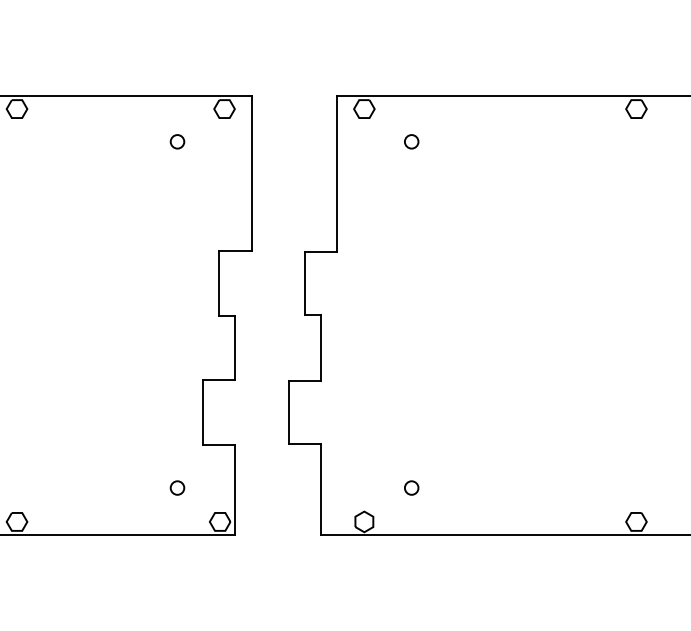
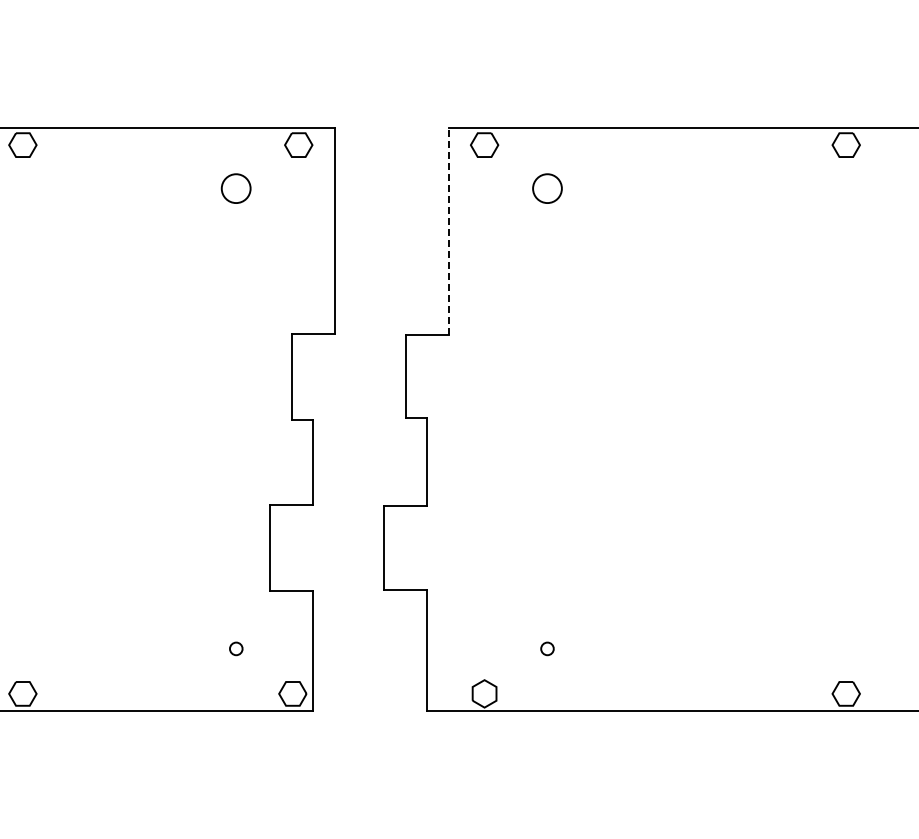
circle: (177, 141) -> (236, 188), size x1.6
circle: (411, 141) -> (547, 188), size x1.6
line: (337, 174) -> (448, 231), solid -> dashed
circle: (177, 487) -> (236, 648), size x0.7
circle: (411, 487) -> (547, 648), size x0.7

